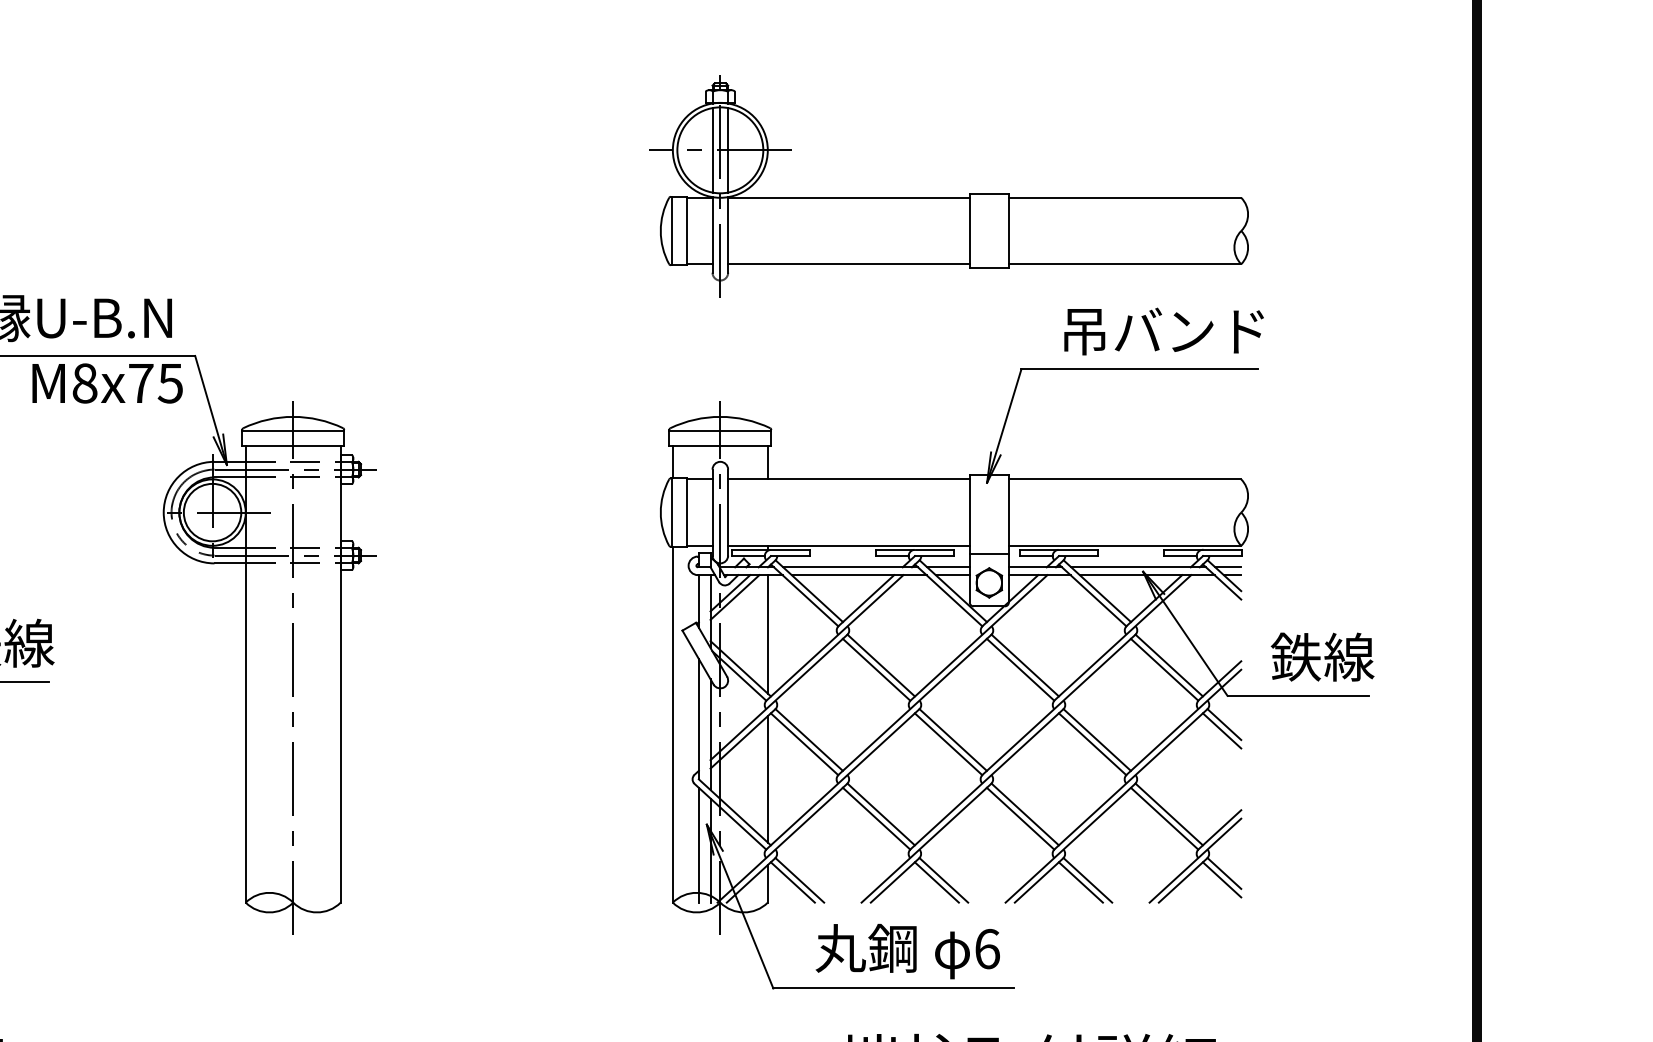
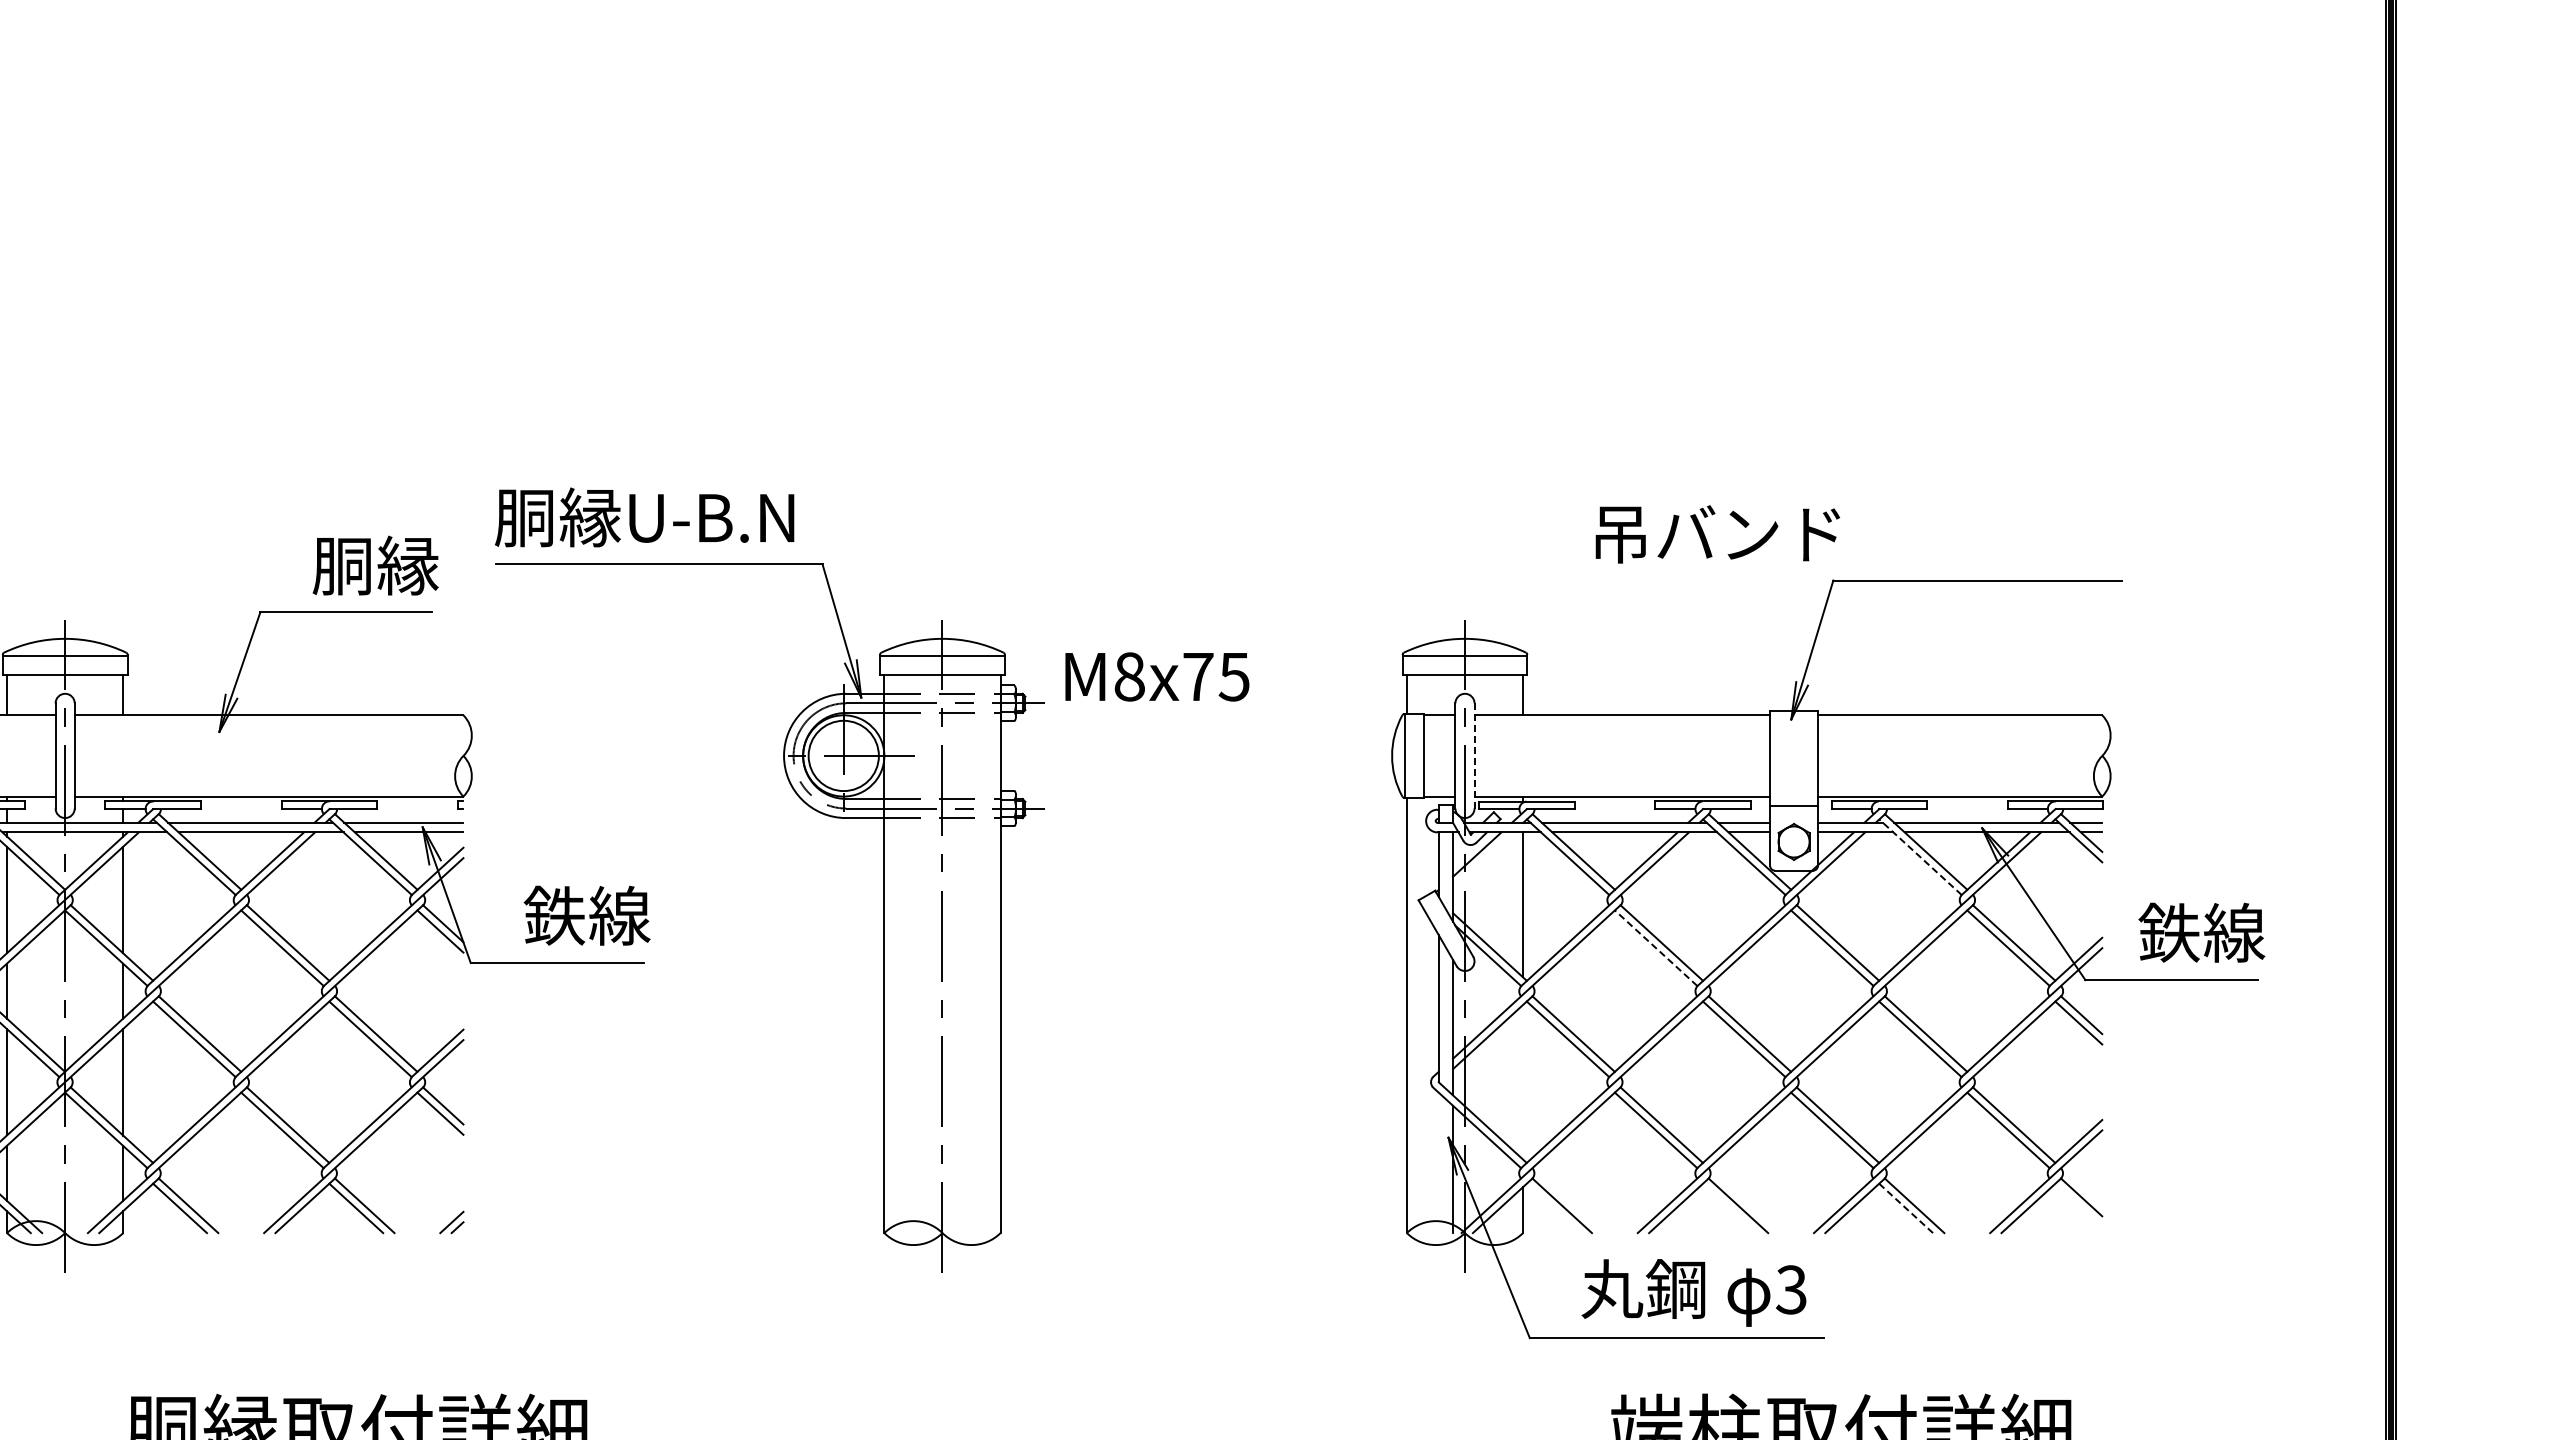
part: (948, 197) -> (1744, 370), removed
text: (1163, 331) -> (1717, 534), moved
text: (107, 383) -> (1157, 676), moved
line: (728, 512) -> (1474, 755), solid -> dashed
line: (1092, 595) -> (1920, 857), solid -> dashed
line: (734, 597) -> (1482, 859), removed
line: (876, 670) -> (1656, 948), solid -> dashed
line: (768, 778) -> (1523, 1081), removed
line: (698, 844) -> (1438, 1162), removed
line: (1221, 879) -> (2078, 1204), removed
line: (792, 882) -> (1553, 1208), removed
line: (936, 882) -> (1729, 1208), removed
line: (1081, 882) -> (1906, 1208), solid -> dashed
text: (987, 948) -> (1791, 1289), 6 -> 3

